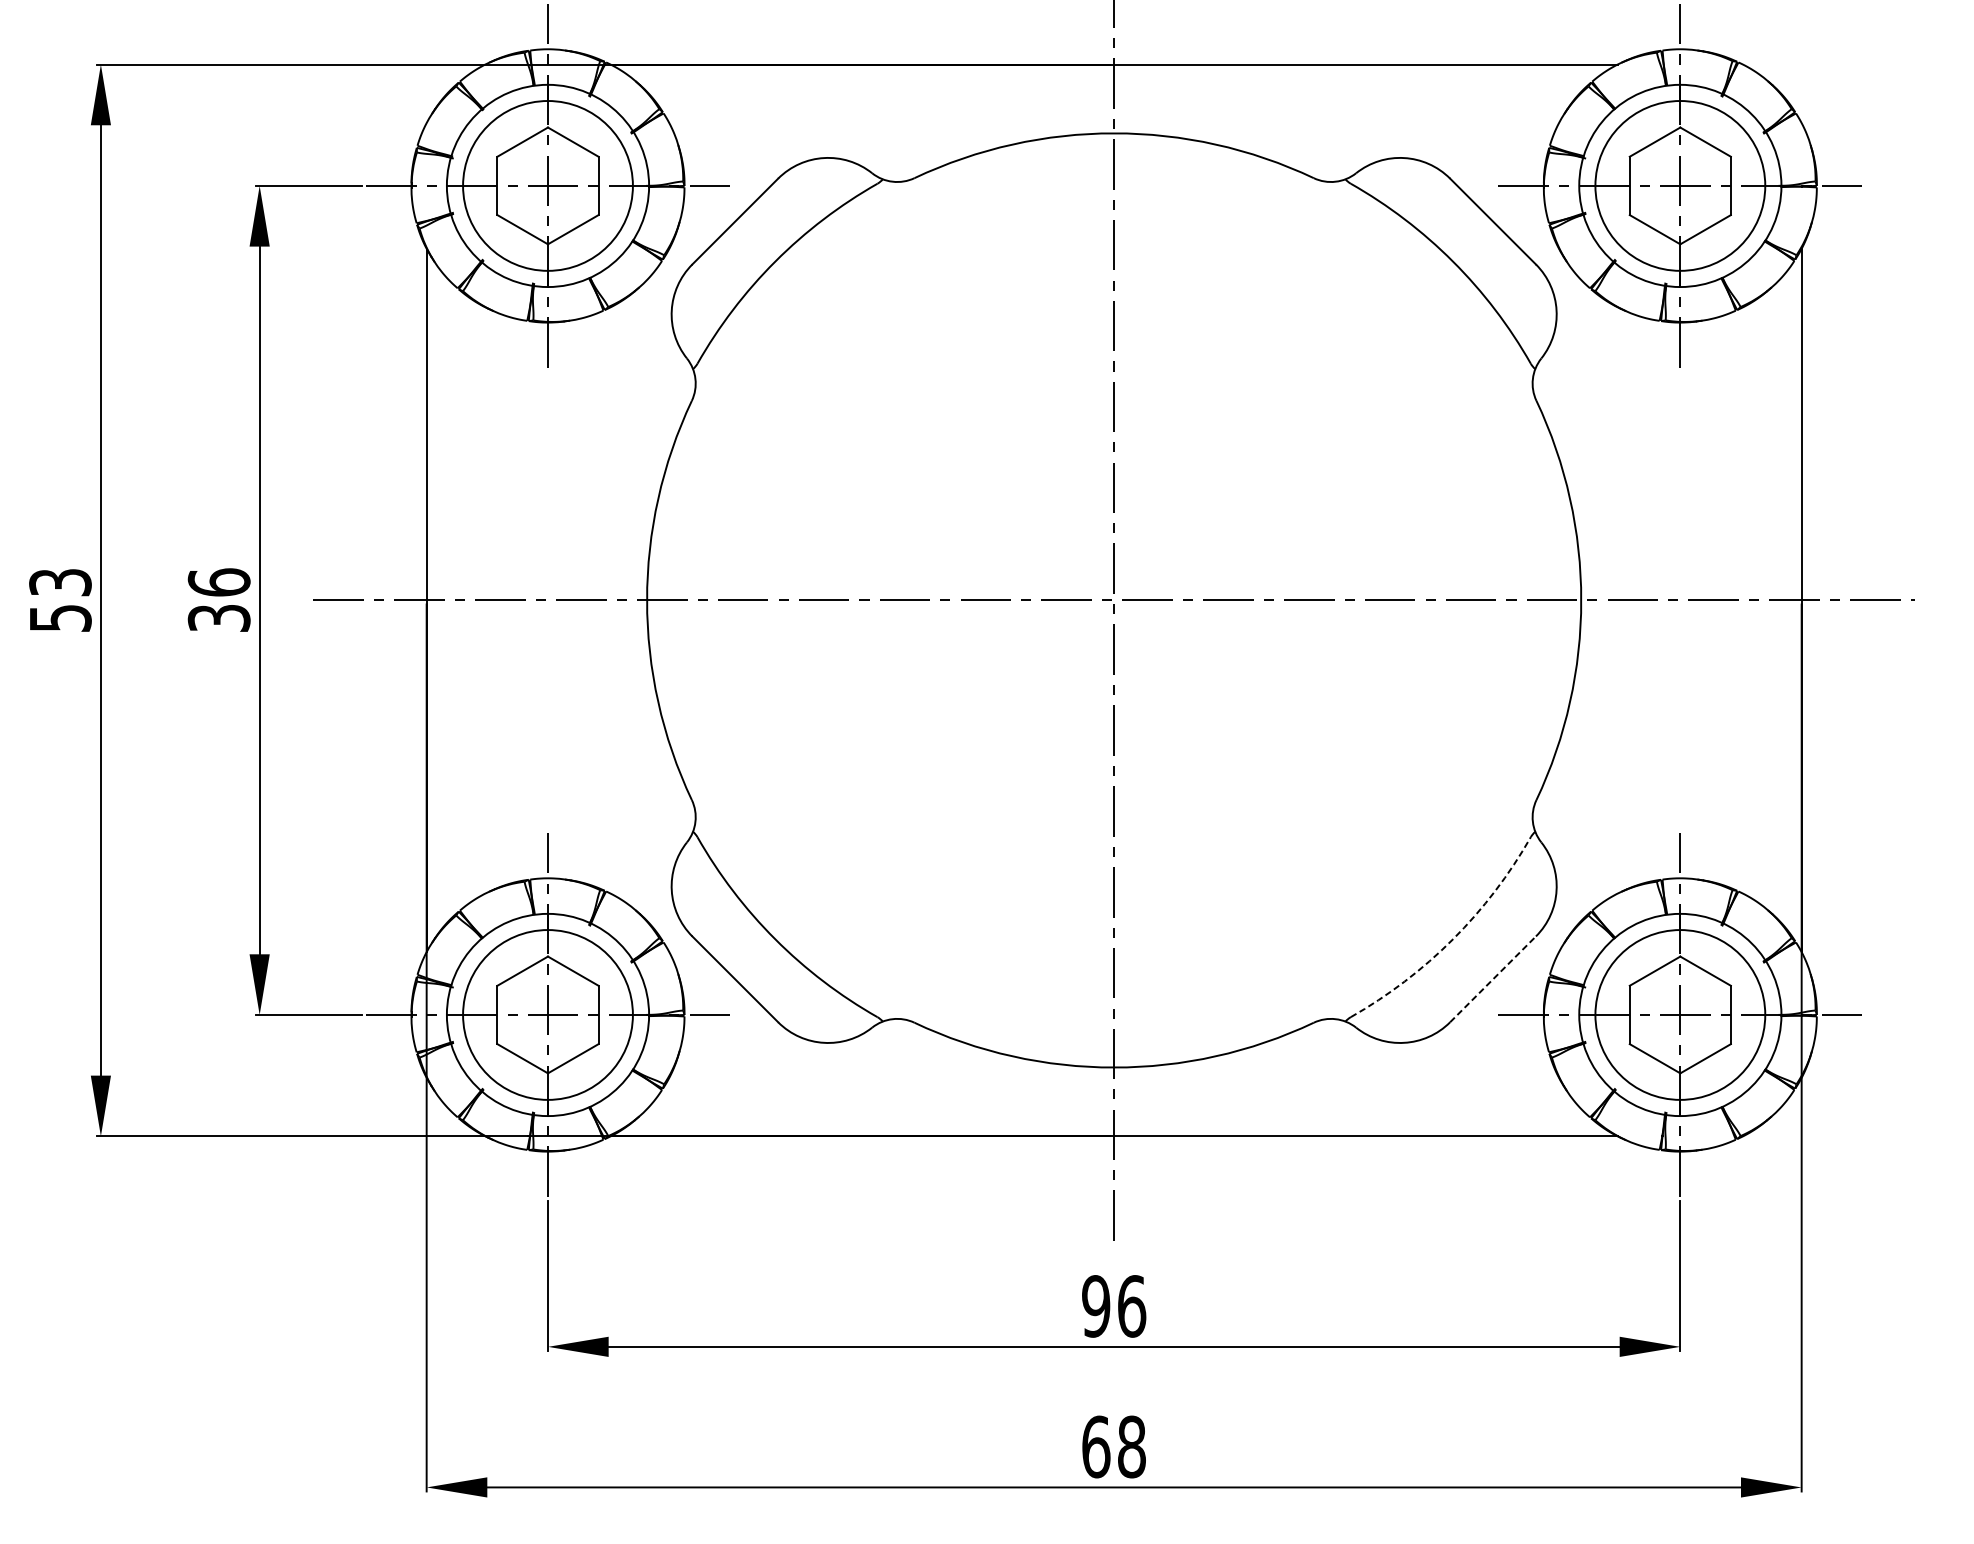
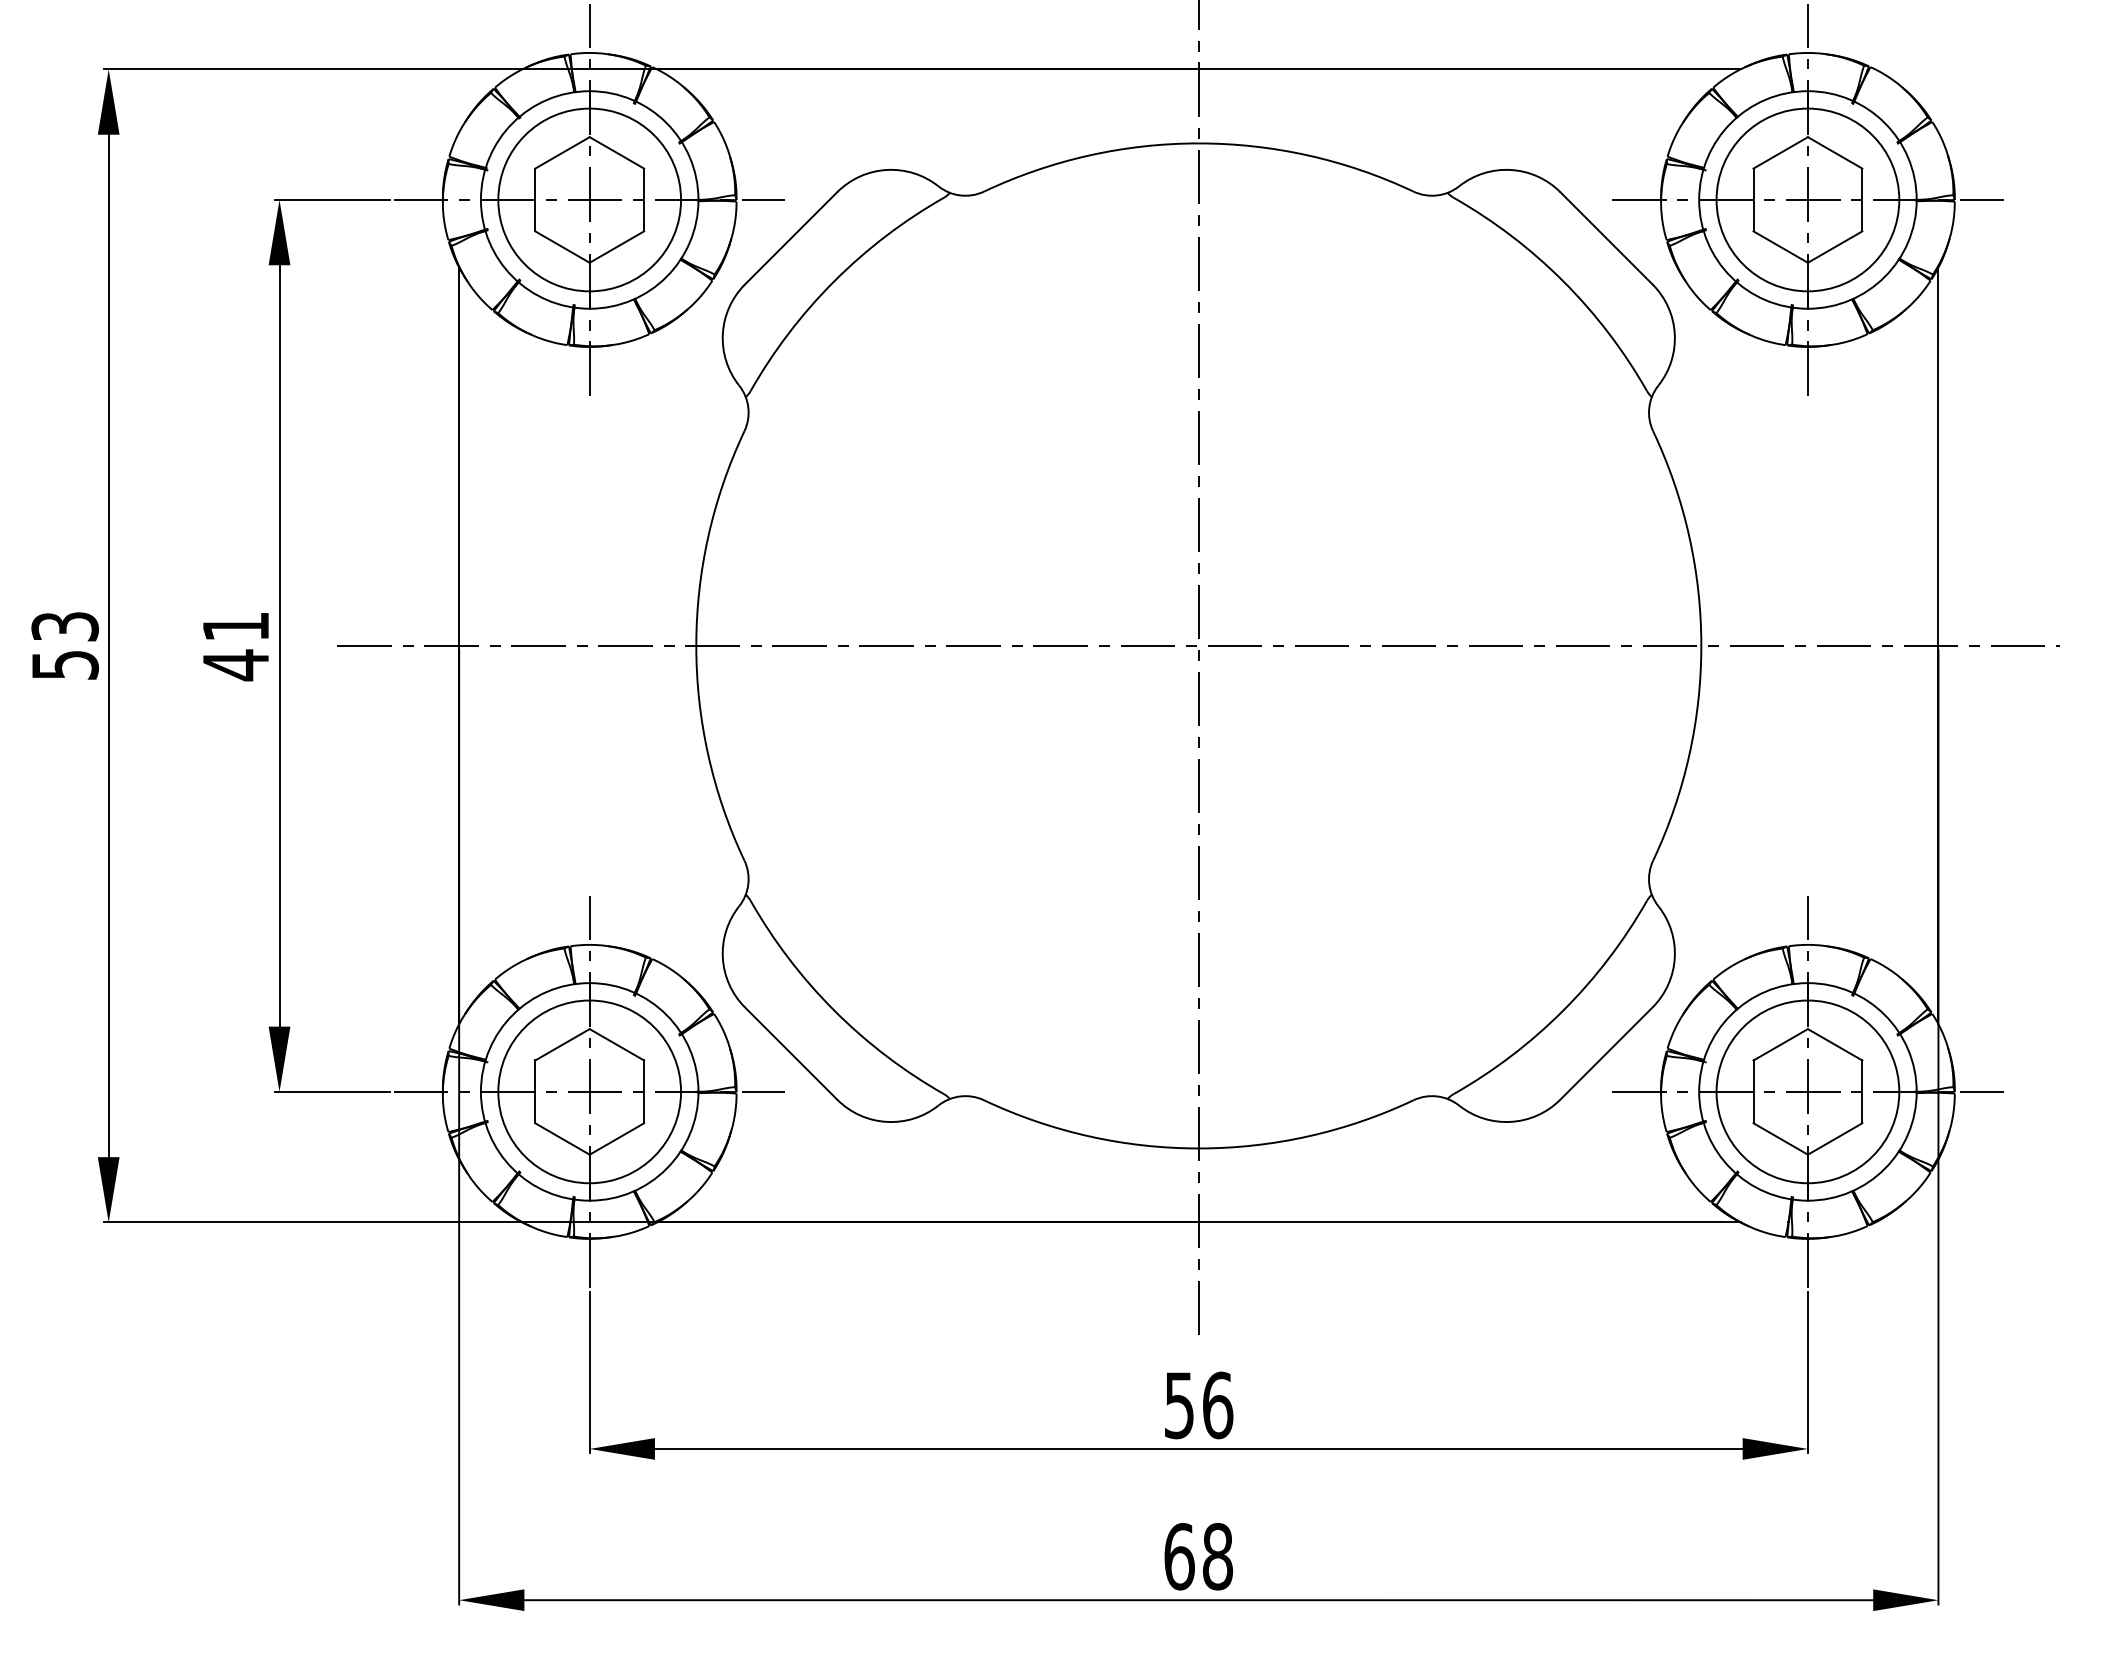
text: (218, 600) -> (235, 646), 36 -> 41
arc: (1453, 939) -> (1563, 1010), dashed -> solid
line: (1493, 979) -> (1606, 1053), dashed -> solid
text: (1096, 1306) -> (1179, 1405), 96 -> 56

